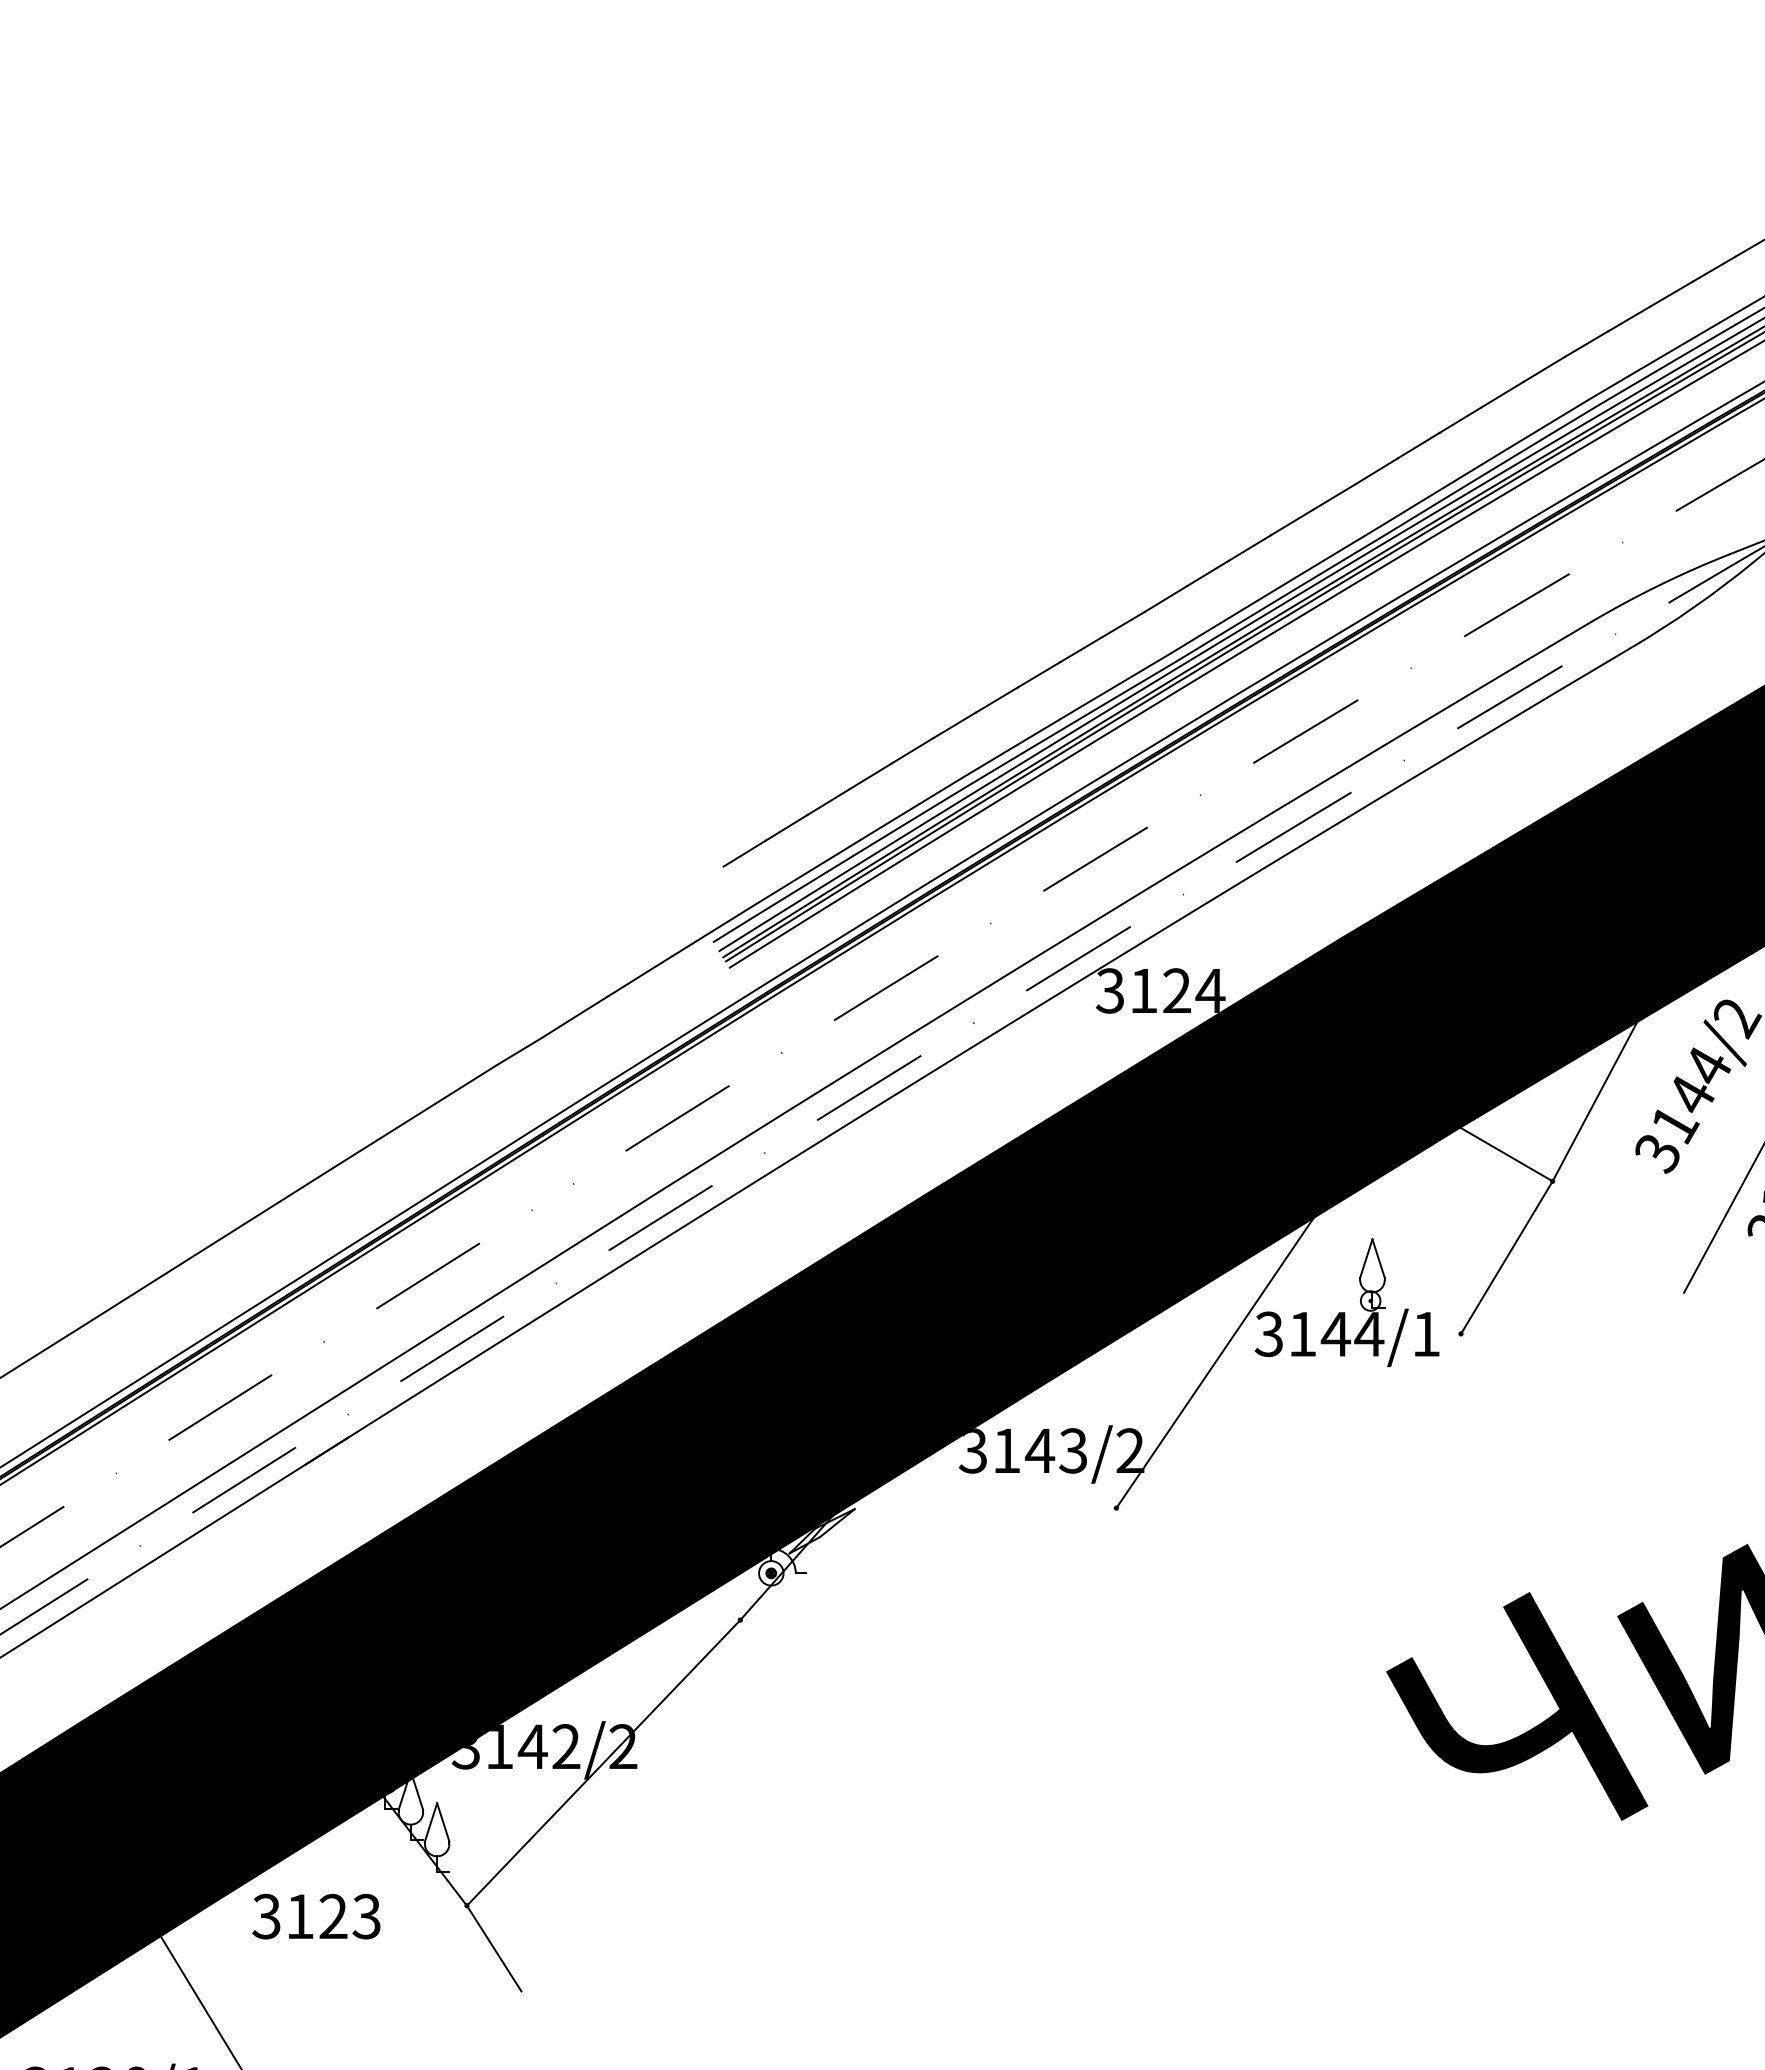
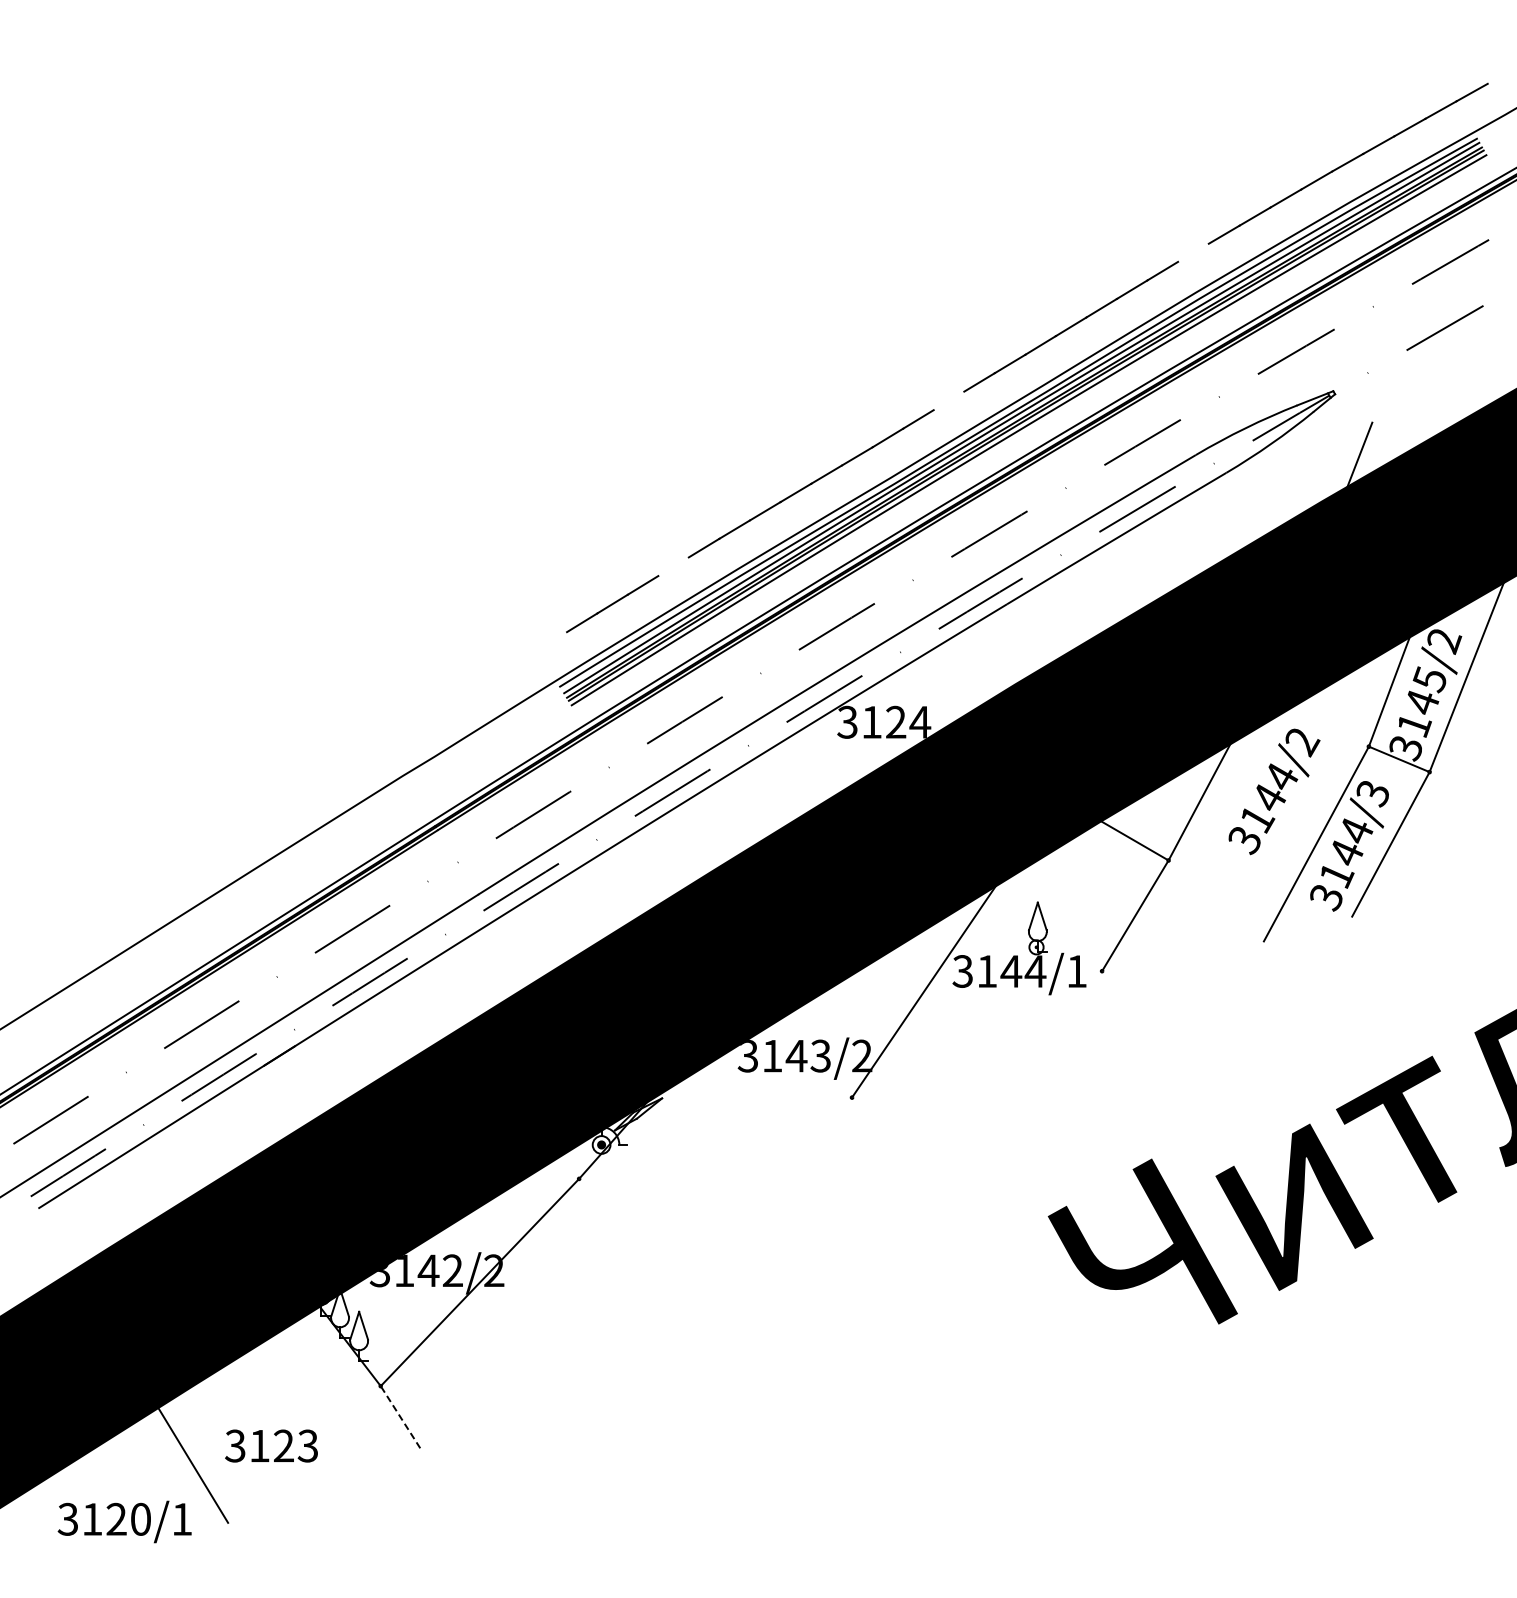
line: (1586, 343) -> (1193, 252), removed
line: (1249, 547) -> (948, 400), removed
line: (870, 776) -> (673, 566), removed
text: (316, 1915) -> (271, 1445), moved
line: (495, 1948) -> (401, 1417), solid -> dashed

